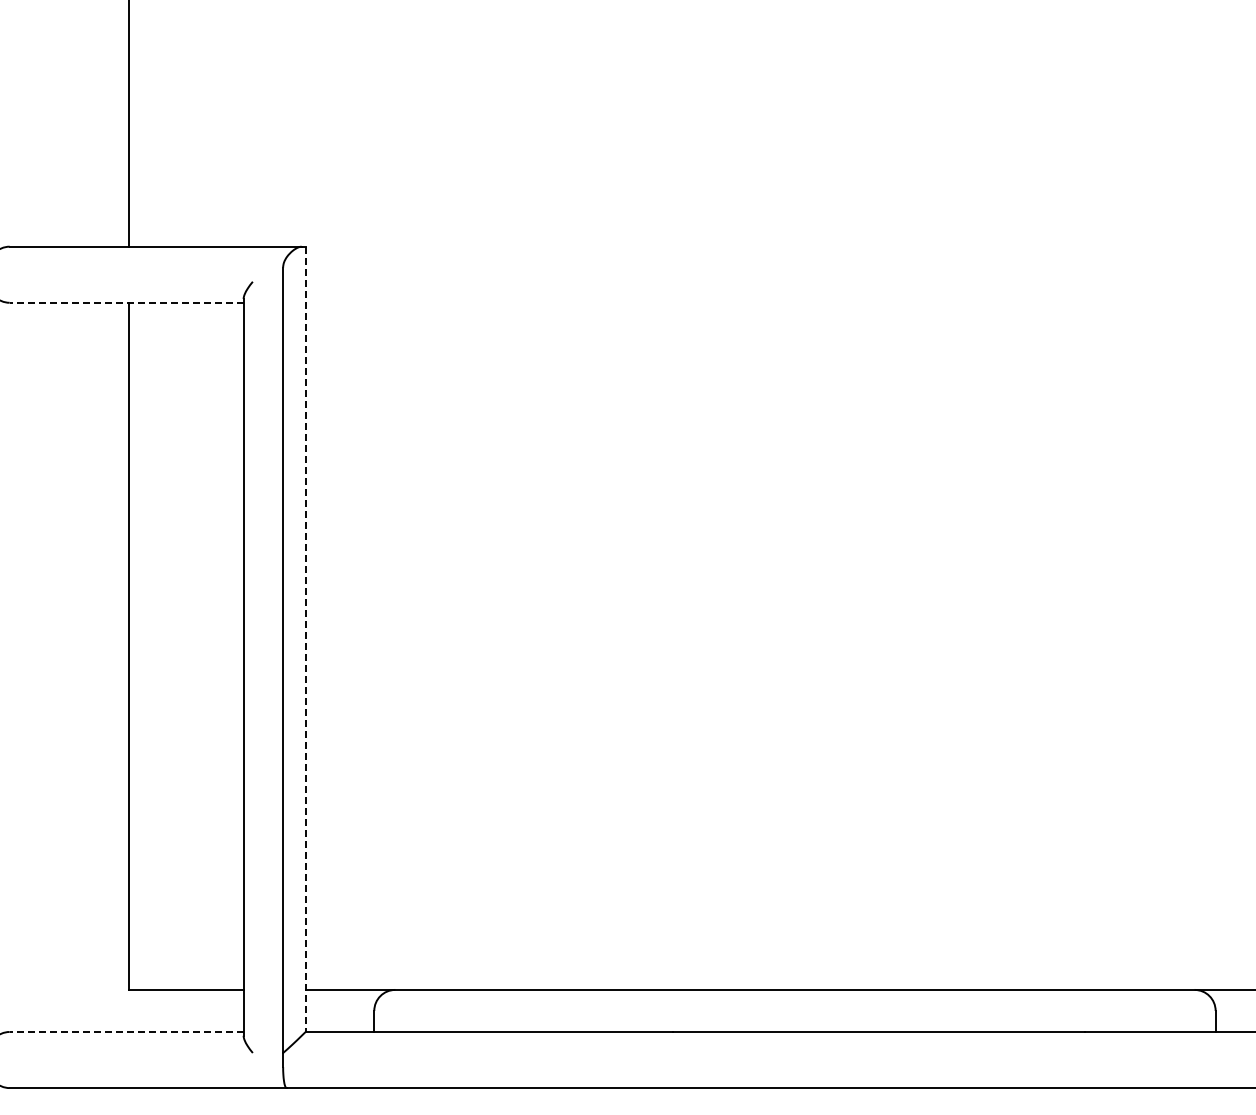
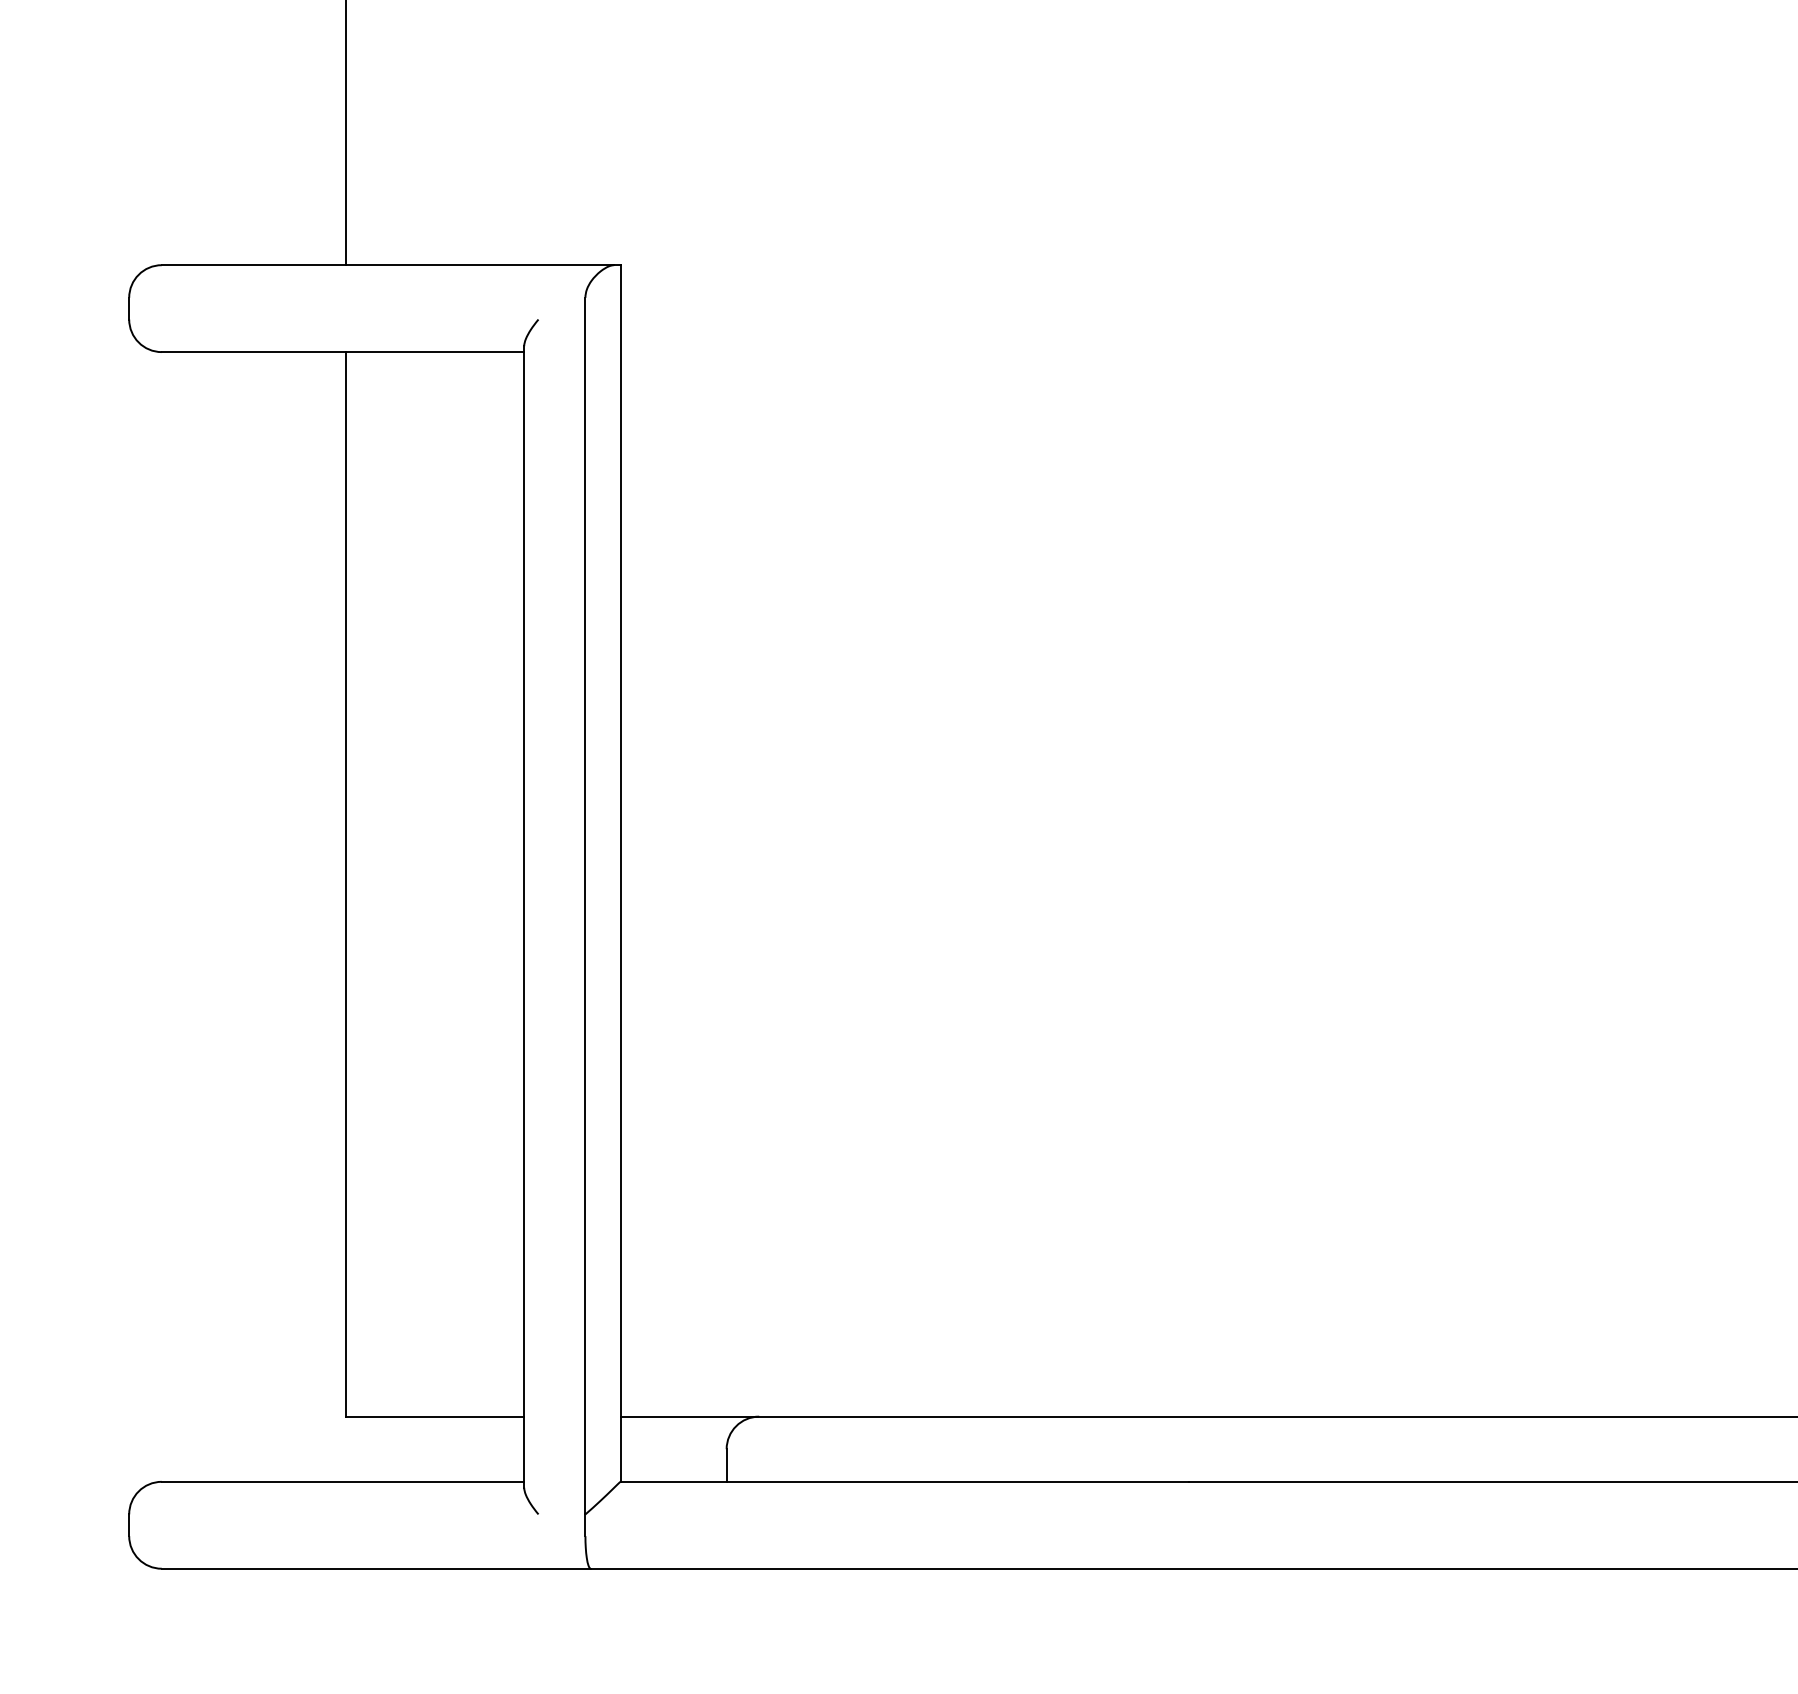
line: (126, 302) -> (342, 351), dashed -> solid
line: (305, 639) -> (620, 873), dashed -> solid
line: (126, 1031) -> (342, 1481), dashed -> solid

